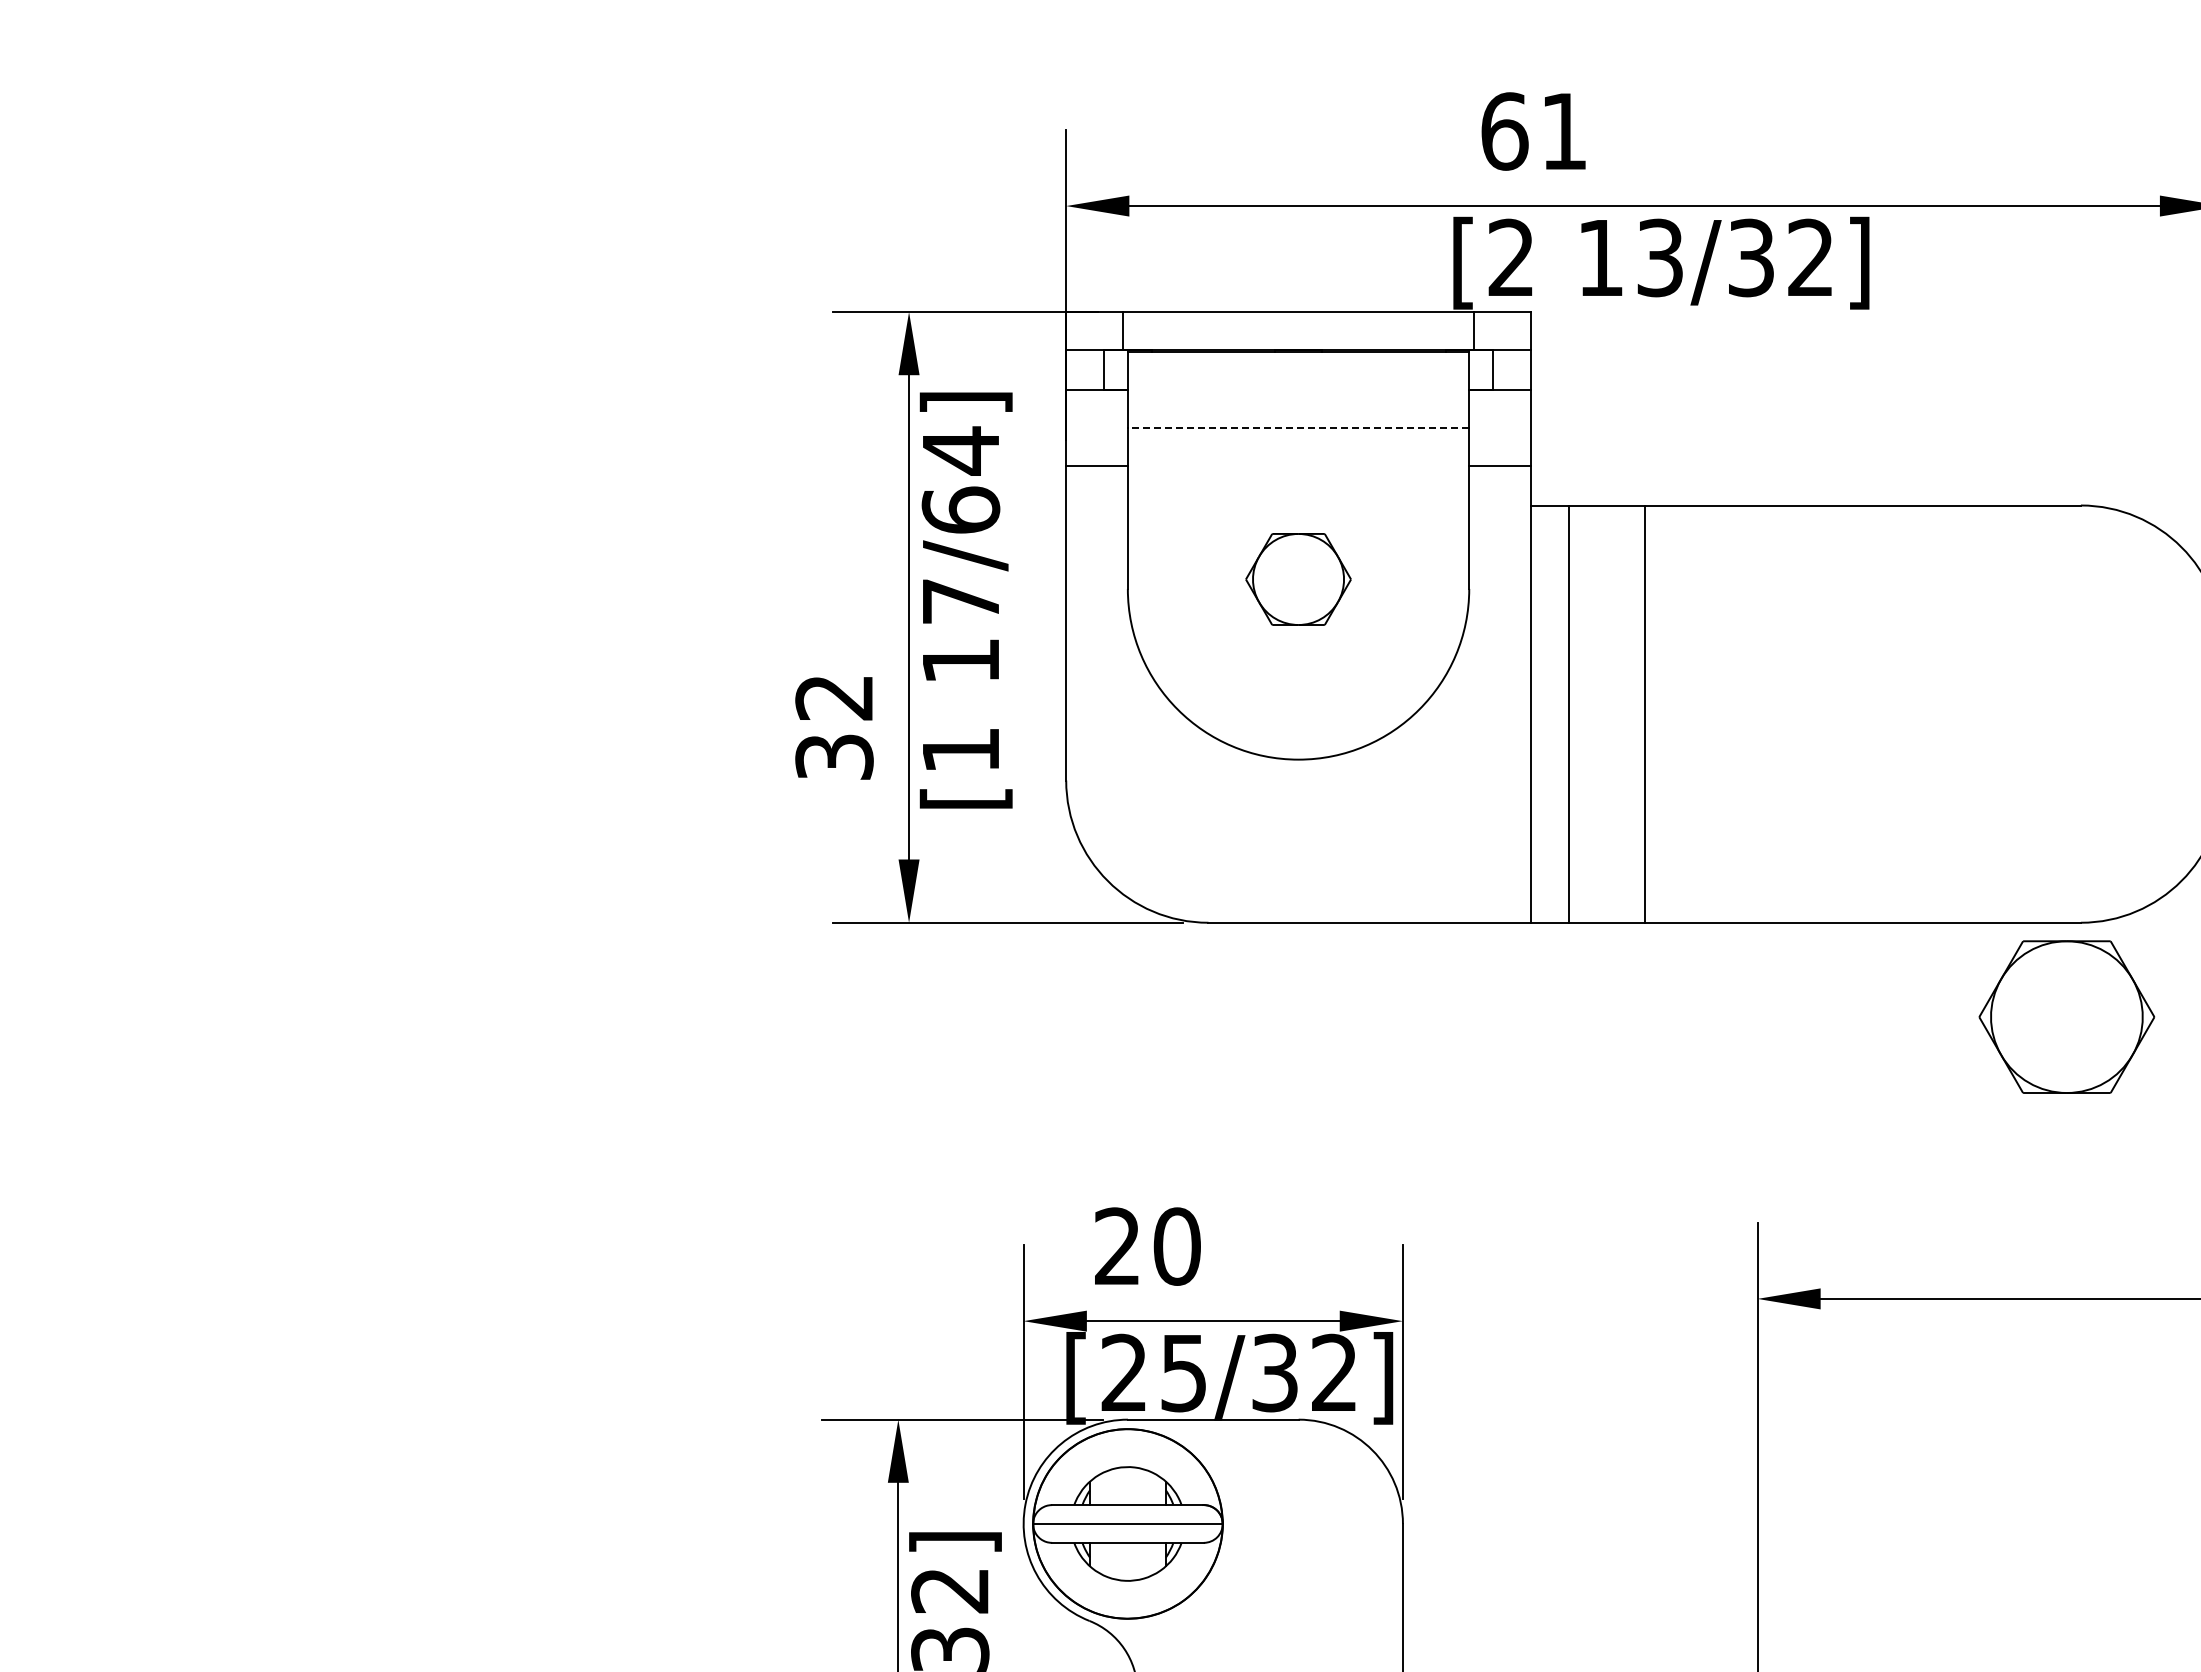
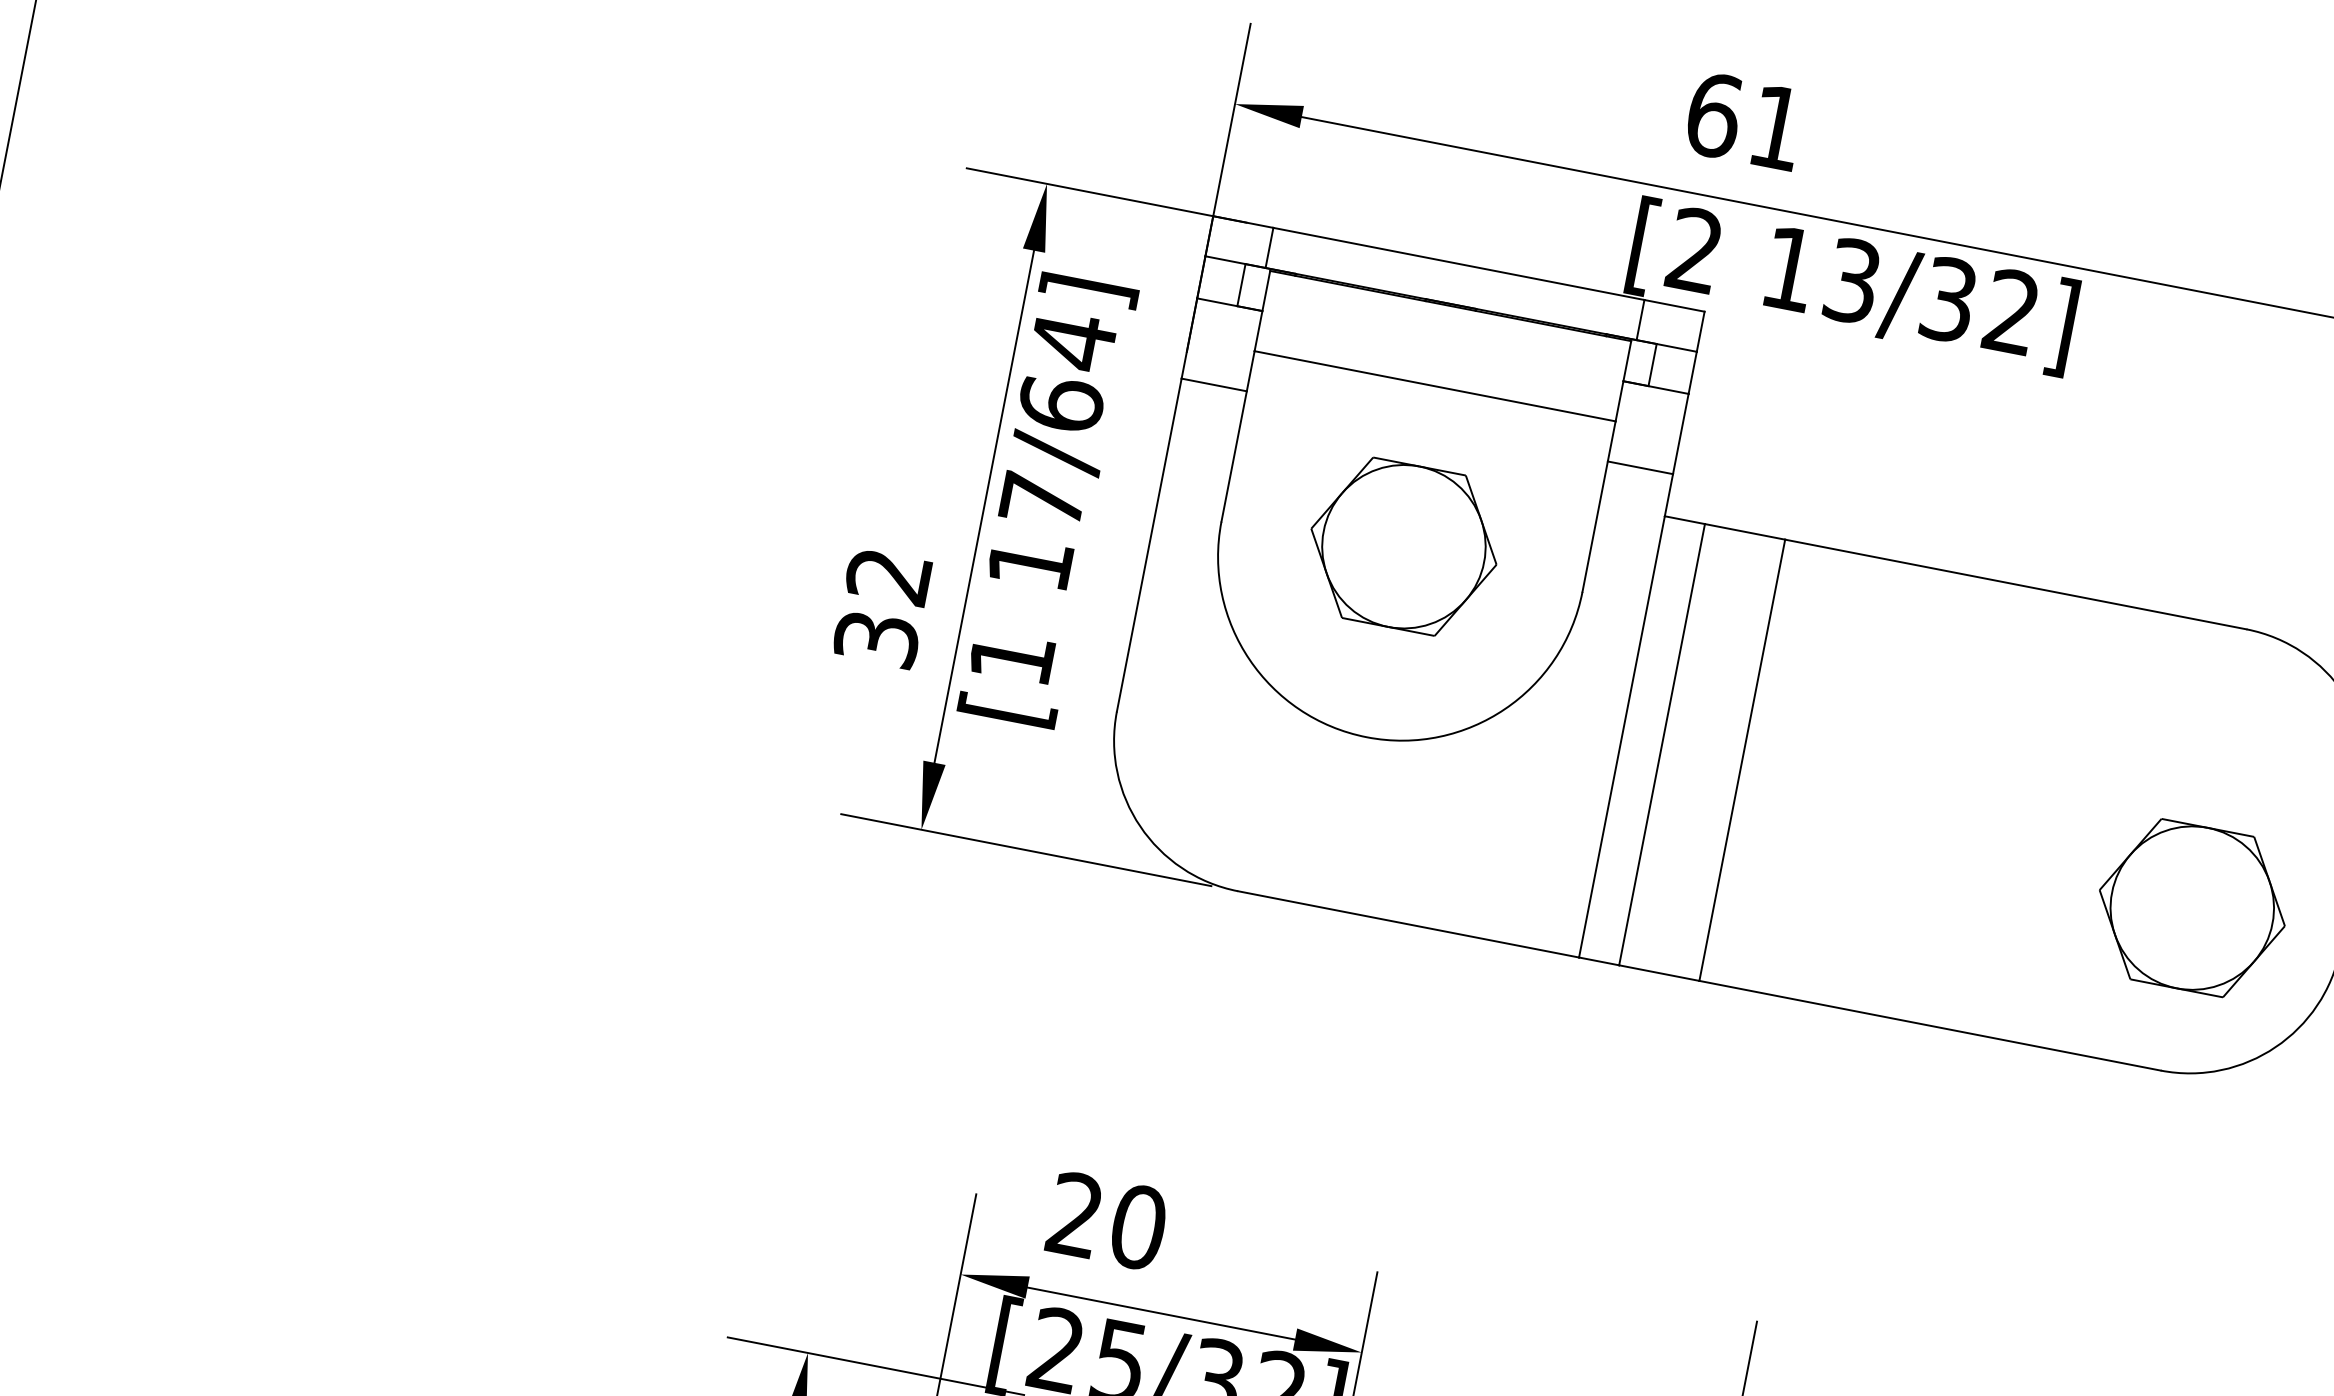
line: (1298, 427) -> (1435, 386), dashed -> solid
part: (1298, 579) -> (1403, 546), size x1.67
part: (2066, 1016) -> (2192, 907), moved

